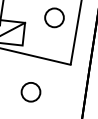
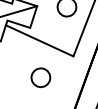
part: (30, 92) -> (40, 77), moved

